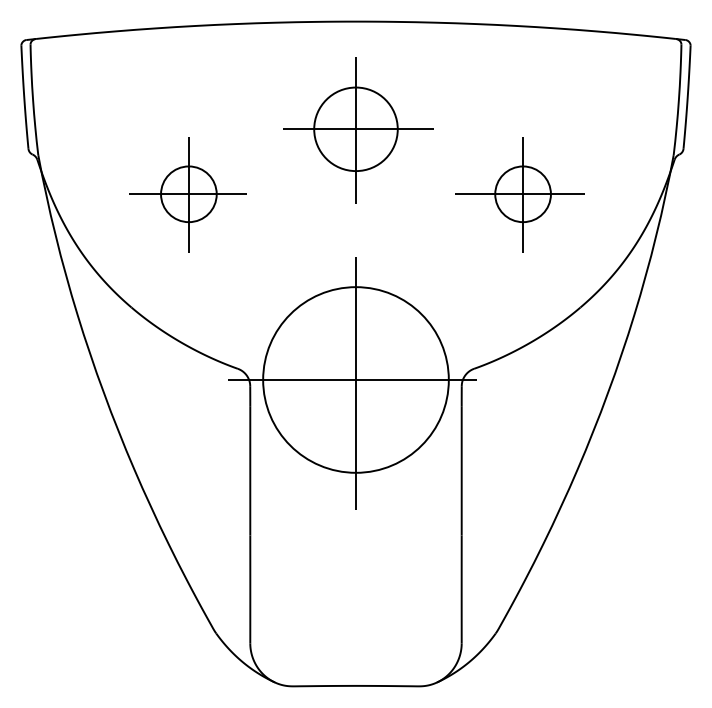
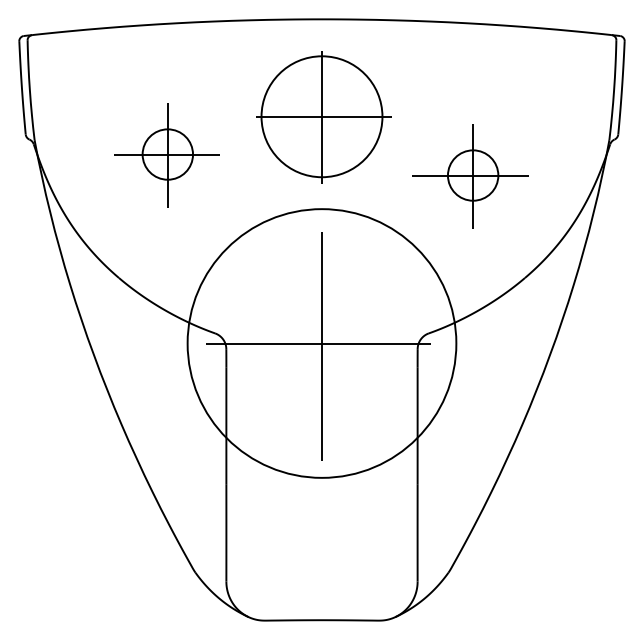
circle: (355, 129) -> (321, 116), size x1.6
part: (187, 195) -> (166, 155), moved
circle: (355, 379) -> (321, 343), size x1.6

